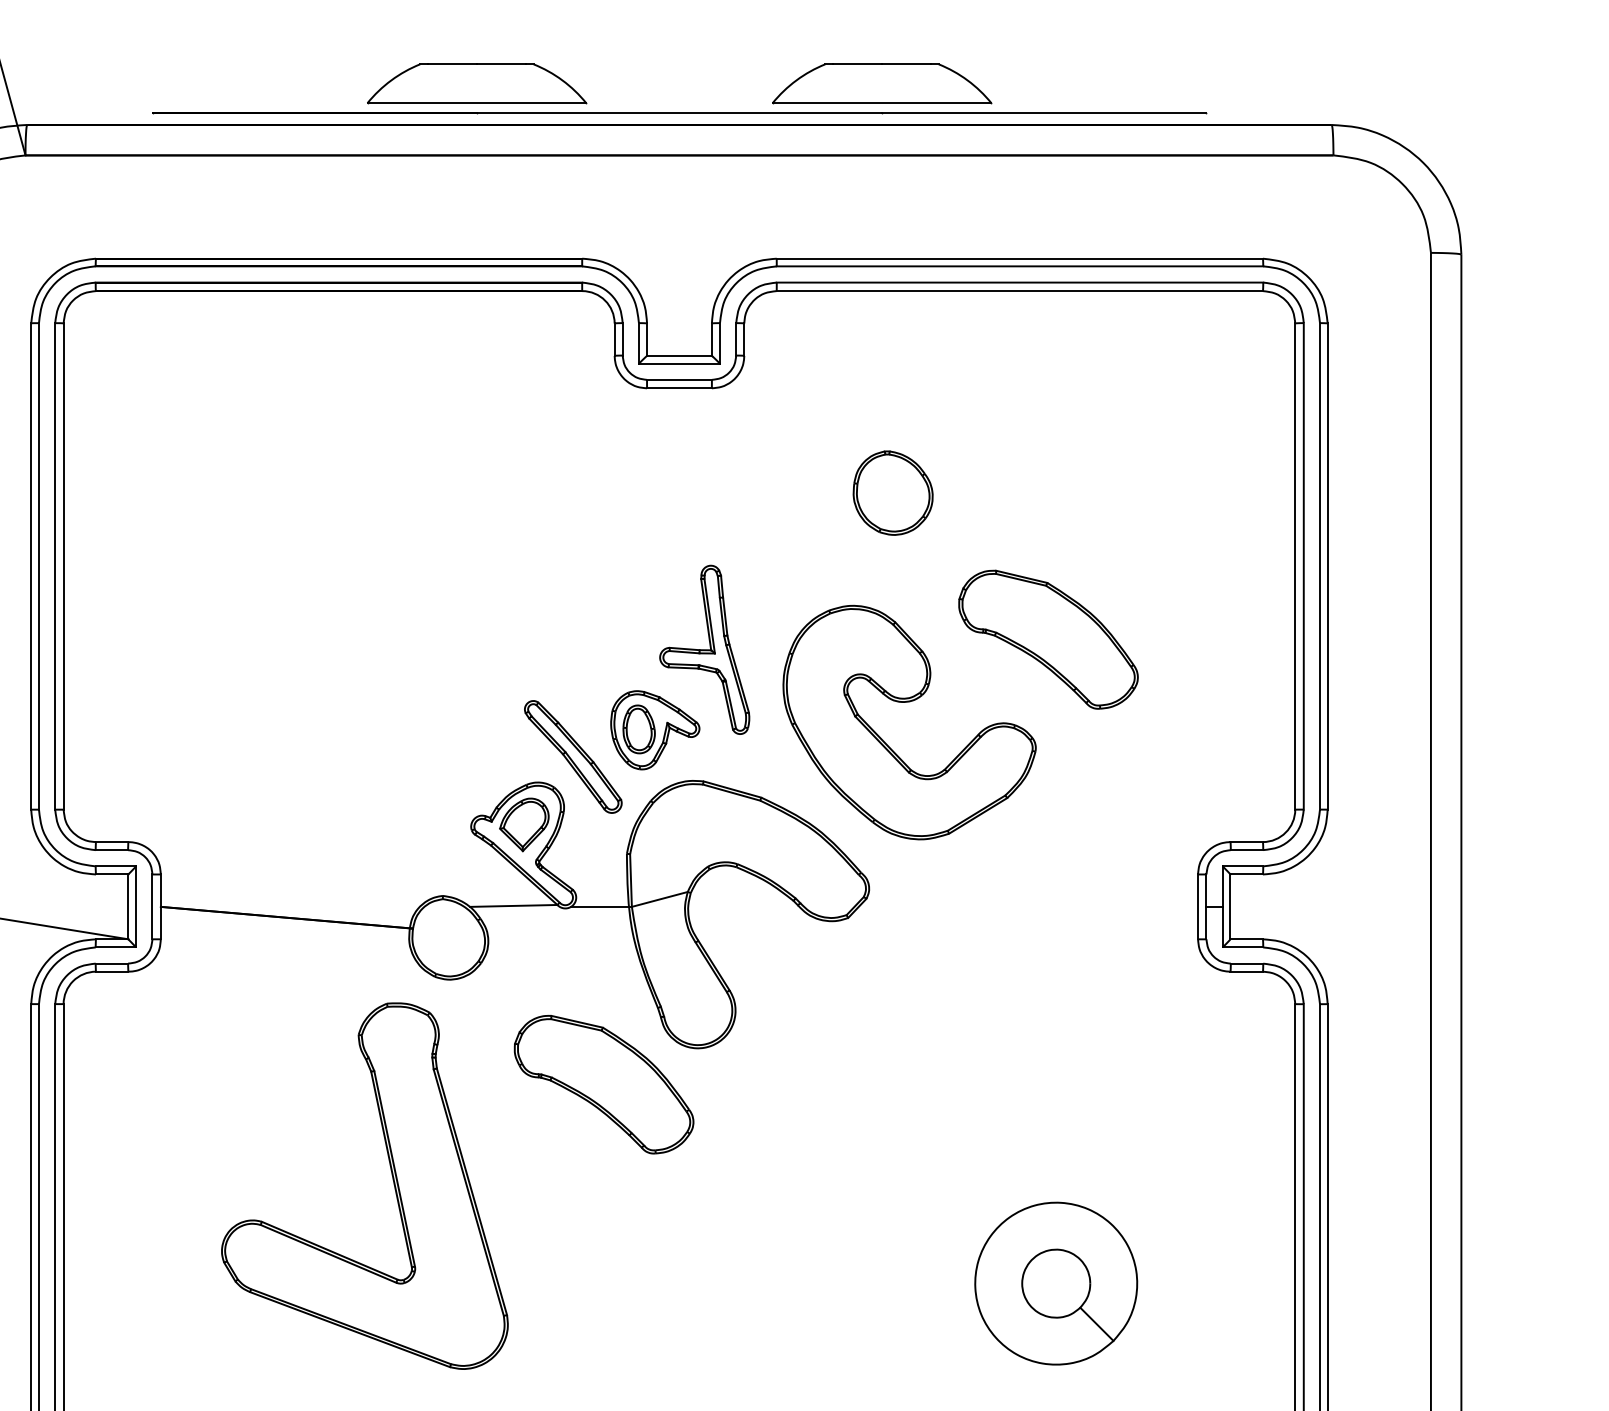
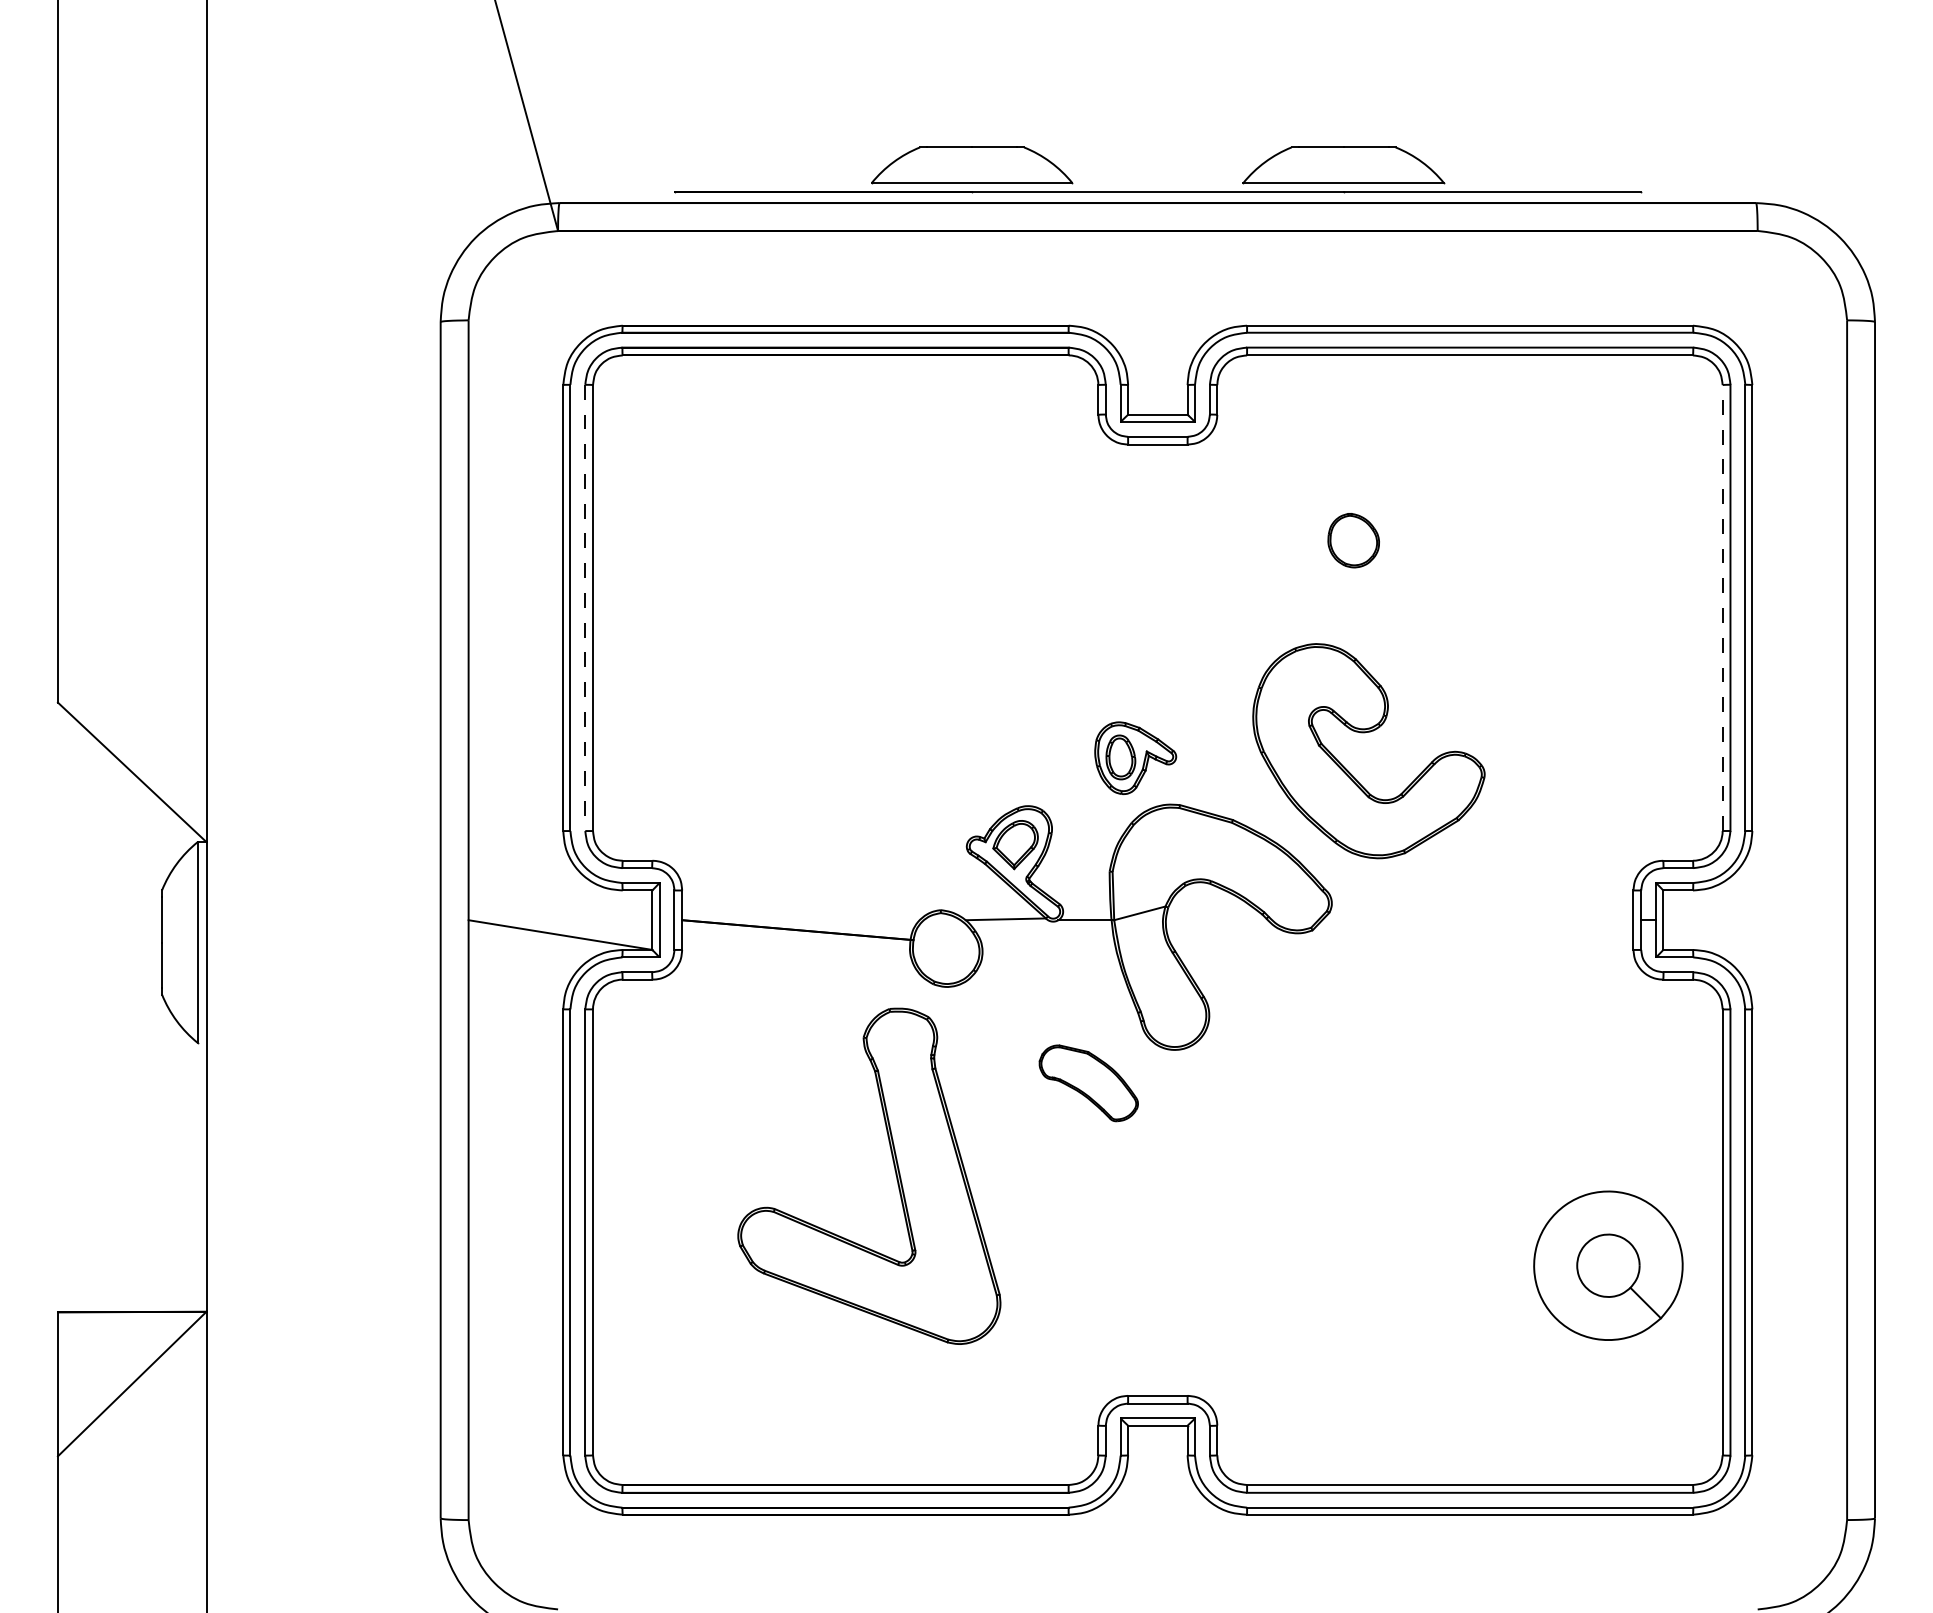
part: (892, 492) -> (1353, 540), size x0.7
line: (55, 567) -> (585, 608), solid -> dashed
line: (1295, 567) -> (1722, 608), solid -> dashed
part: (1048, 640) -> (1496, 675), removed
part: (704, 649) -> (1180, 684), removed
part: (573, 756) -> (1060, 782), removed
part: (603, 1084) -> (1088, 1083), size x0.6
part: (1056, 1283) -> (1608, 1265), moved

